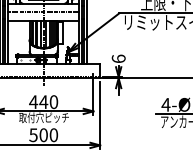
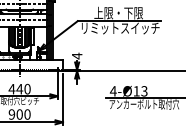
text: (117, 59) -> (76, 56), 6 -> 4
text: (32, 135) -> (11, 114), 500 -> 900

